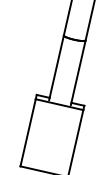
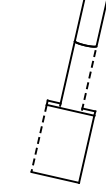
line: (78, 71) -> (89, 77), solid -> dashed
line: (27, 132) -> (38, 138), solid -> dashed

